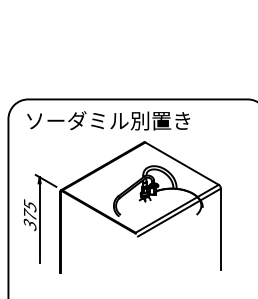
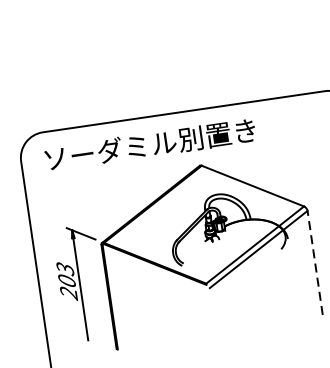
text: (29, 215) -> (66, 281), 375 -> 203
line: (220, 228) -> (314, 262), solid -> dashed

